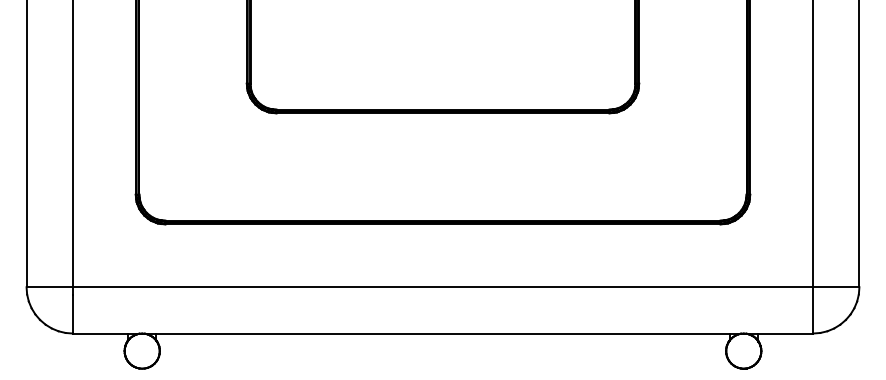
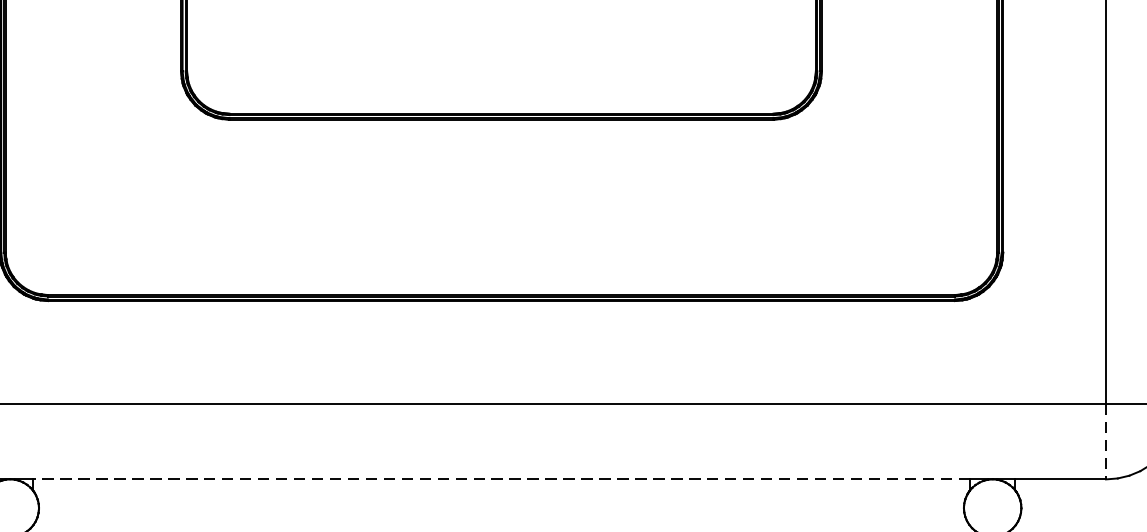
line: (813, 310) -> (1106, 441), solid -> dashed
line: (443, 333) -> (502, 479), solid -> dashed

